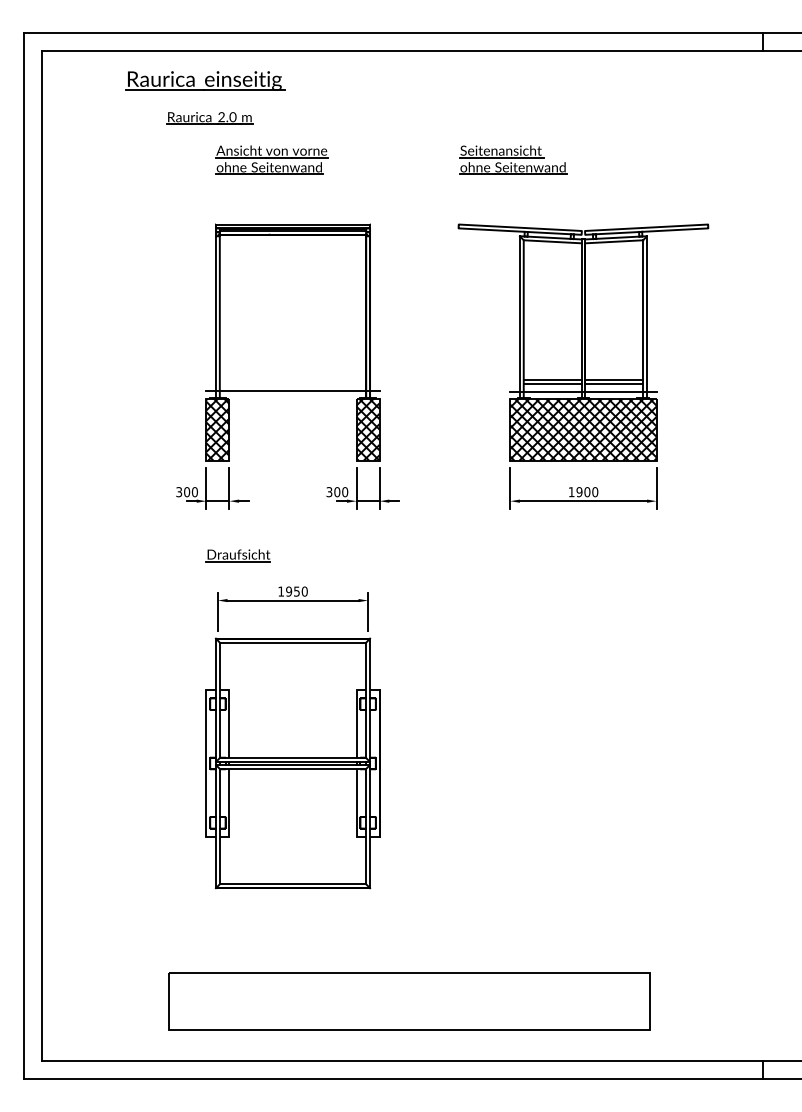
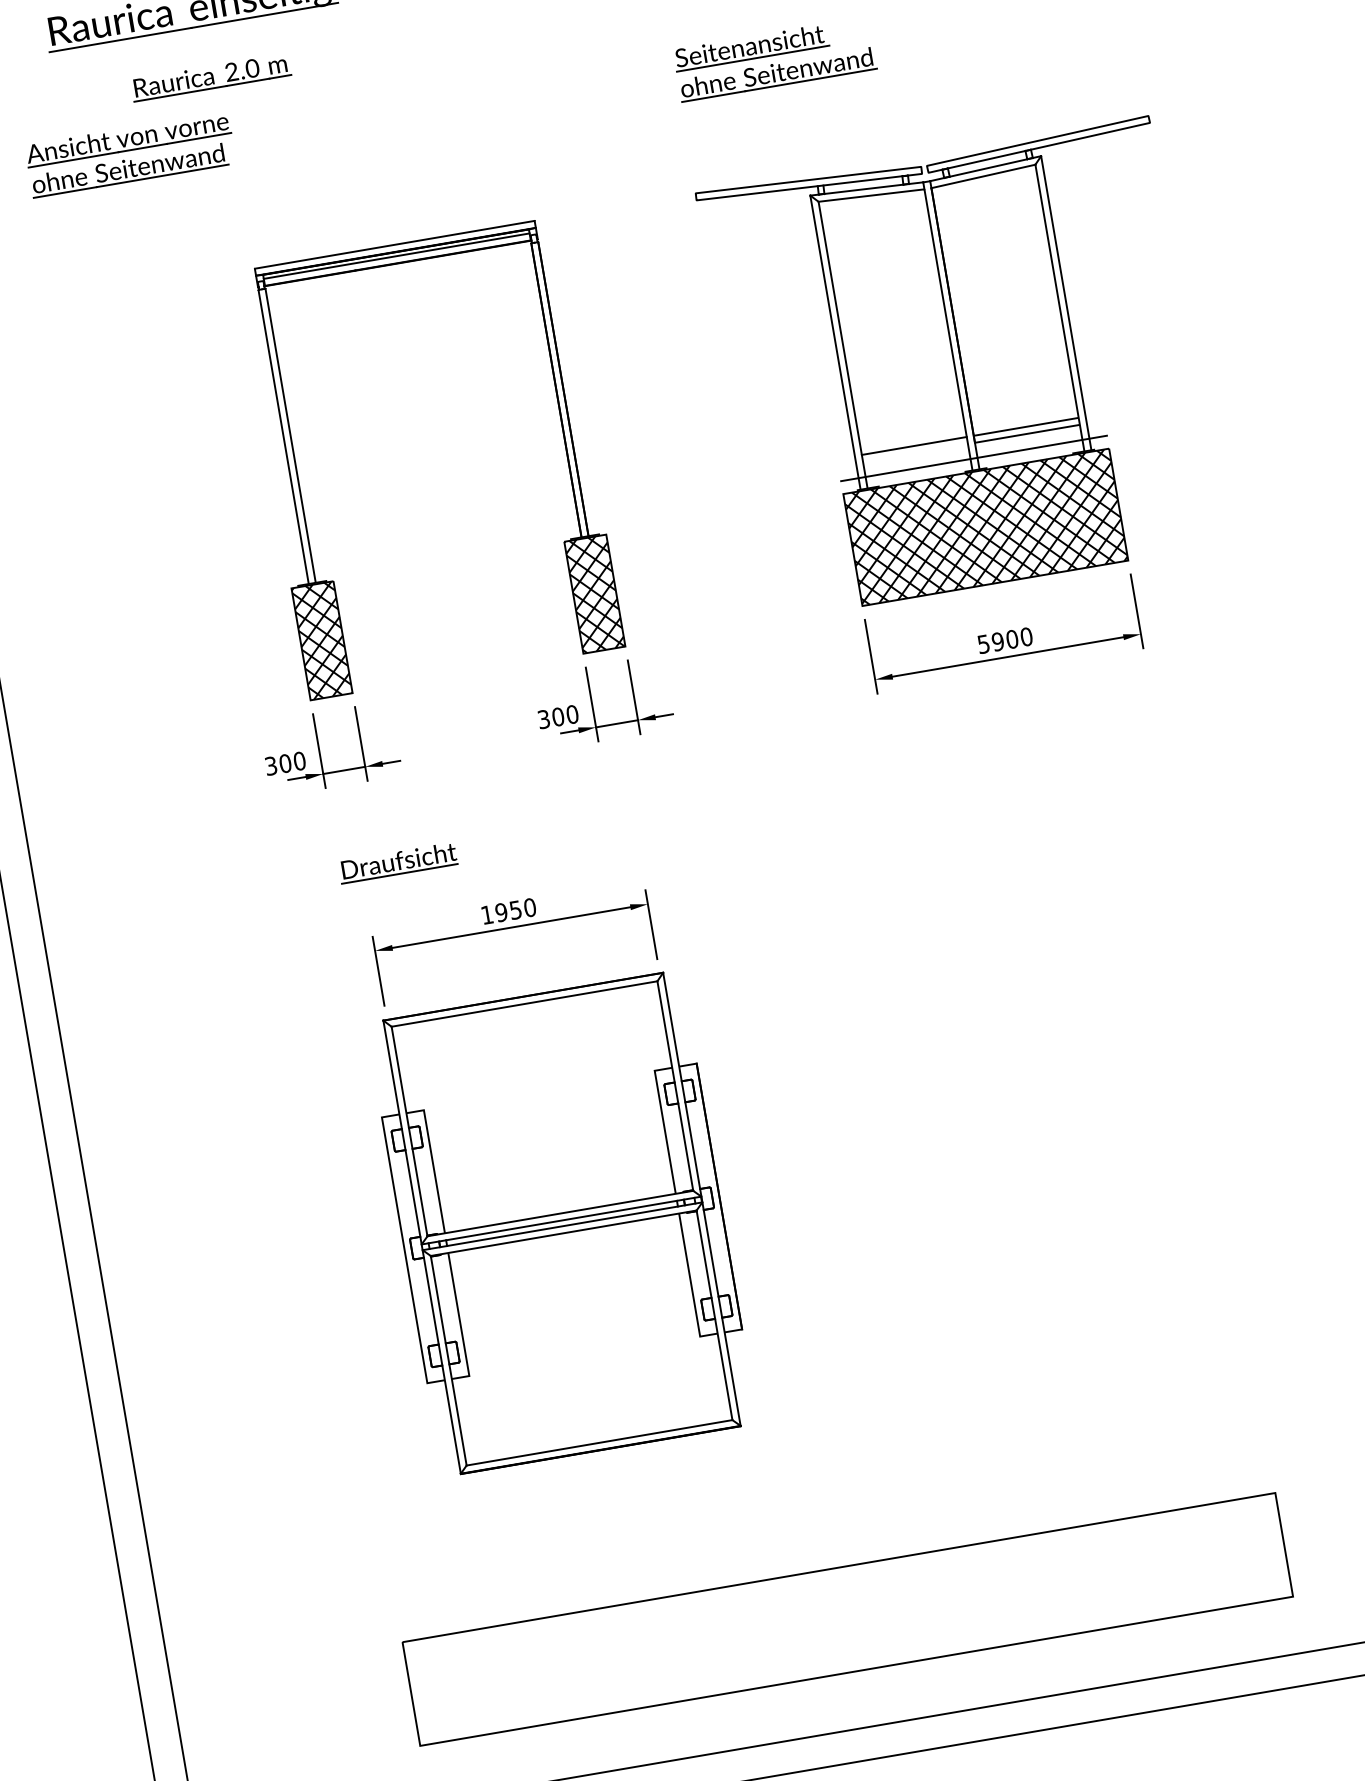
part: (271, 159) -> (129, 153), moved
line: (552, 383) -> (915, 452), removed
line: (292, 391) -> (445, 548), removed
text: (571, 492) -> (983, 644), 1900 -> 5900

